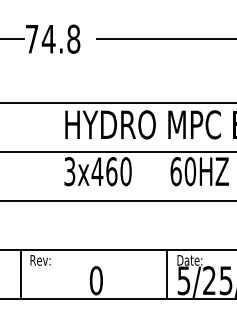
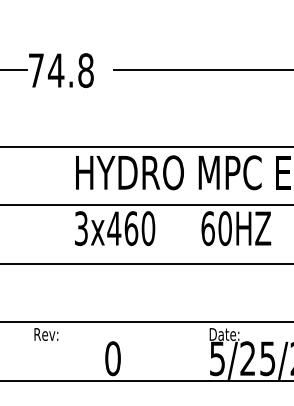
line: (21, 274) -> (23, 351), removed
line: (167, 274) -> (197, 351), removed

